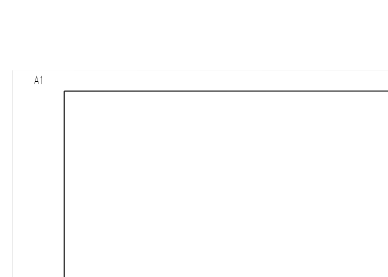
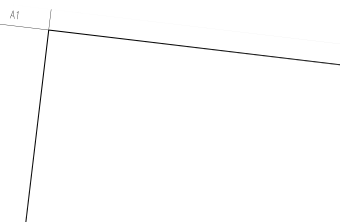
part: (37, 79) -> (13, 14), moved

